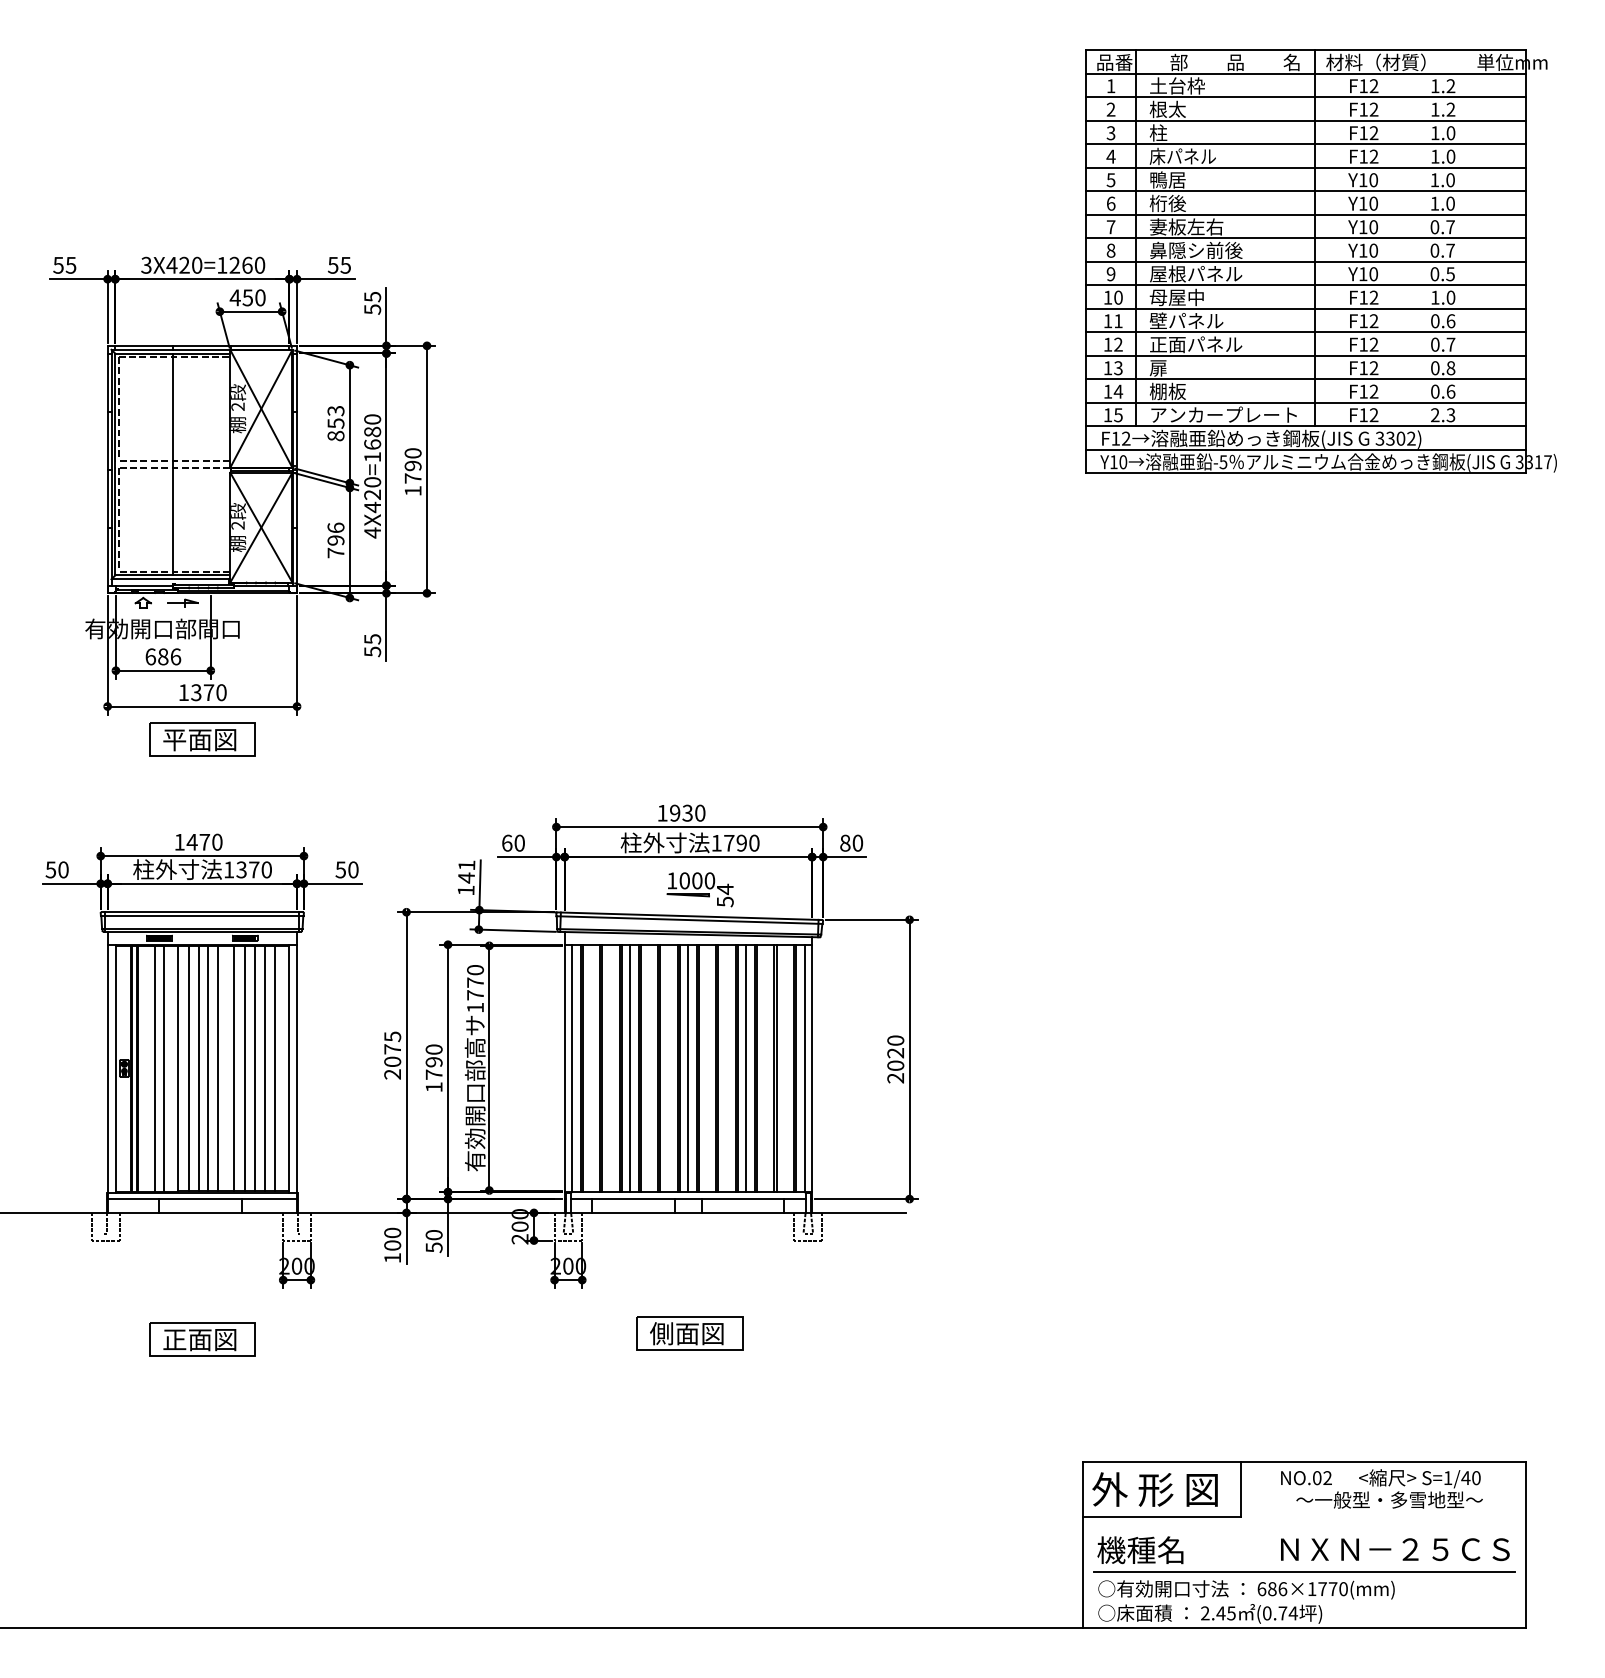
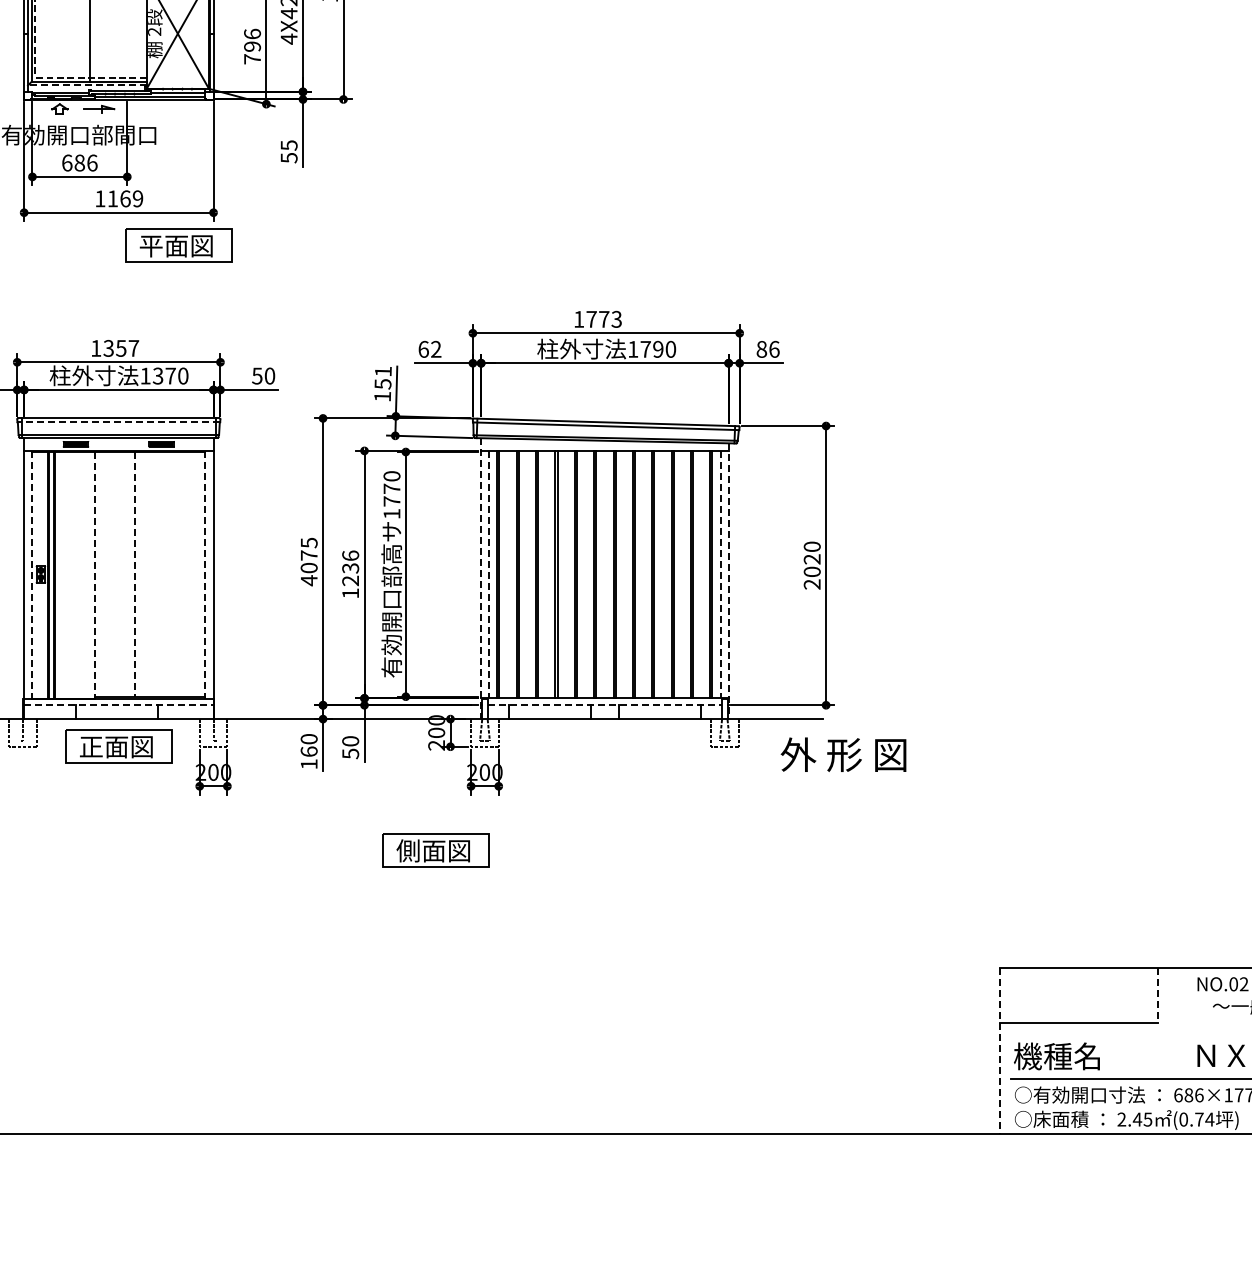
line: (170, 579) -> (87, 85), solid -> dashed
text: (208, 692) -> (125, 198), 1370 -> 1169
part: (202, 739) -> (179, 245), moved
text: (687, 812) -> (604, 318), 1930 -> 1773
text: (204, 841) -> (121, 347), 1470 -> 1357
text: (519, 842) -> (436, 348), 60 -> 62
text: (857, 842) -> (774, 348), 80 -> 86
text: (466, 877) -> (383, 383), 141 -> 151
part: (699, 889) -> (616, 395), removed
line: (201, 916) -> (118, 422), solid -> dashed
text: (433, 1061) -> (350, 567), 1790 -> 1236
line: (154, 1068) -> (71, 574), removed
line: (164, 1068) -> (81, 574), removed
line: (188, 1068) -> (105, 574), removed
line: (198, 1068) -> (115, 574), removed
line: (208, 1068) -> (125, 574), removed
line: (218, 1068) -> (135, 574), solid -> dashed
line: (234, 1068) -> (151, 574), removed
line: (245, 1068) -> (162, 574), removed
line: (255, 1068) -> (172, 574), removed
line: (264, 1068) -> (181, 574), removed
line: (274, 1068) -> (191, 574), removed
line: (572, 1068) -> (489, 574), solid -> dashed
line: (630, 1068) -> (547, 574), removed
line: (688, 1068) -> (605, 574), removed
line: (746, 1068) -> (663, 574), removed
line: (804, 1068) -> (721, 574), solid -> dashed
line: (115, 1069) -> (32, 575), solid -> dashed
line: (178, 1069) -> (95, 575), solid -> dashed
line: (288, 1069) -> (205, 575), solid -> dashed
line: (564, 1072) -> (481, 578), solid -> dashed
text: (392, 1074) -> (309, 580), 2075 -> 4075
line: (812, 1075) -> (729, 581), solid -> dashed
line: (202, 1199) -> (119, 705), solid -> dashed
line: (688, 1199) -> (605, 705), solid -> dashed
text: (392, 1245) -> (309, 751), 100 -> 160
part: (689, 1333) -> (436, 850), moved
part: (202, 1339) -> (119, 746), moved
text: (1154, 1489) -> (843, 754), moved
line: (1241, 1489) -> (1158, 995), solid -> dashed
line: (1083, 1544) -> (1000, 1050), solid -> dashed

